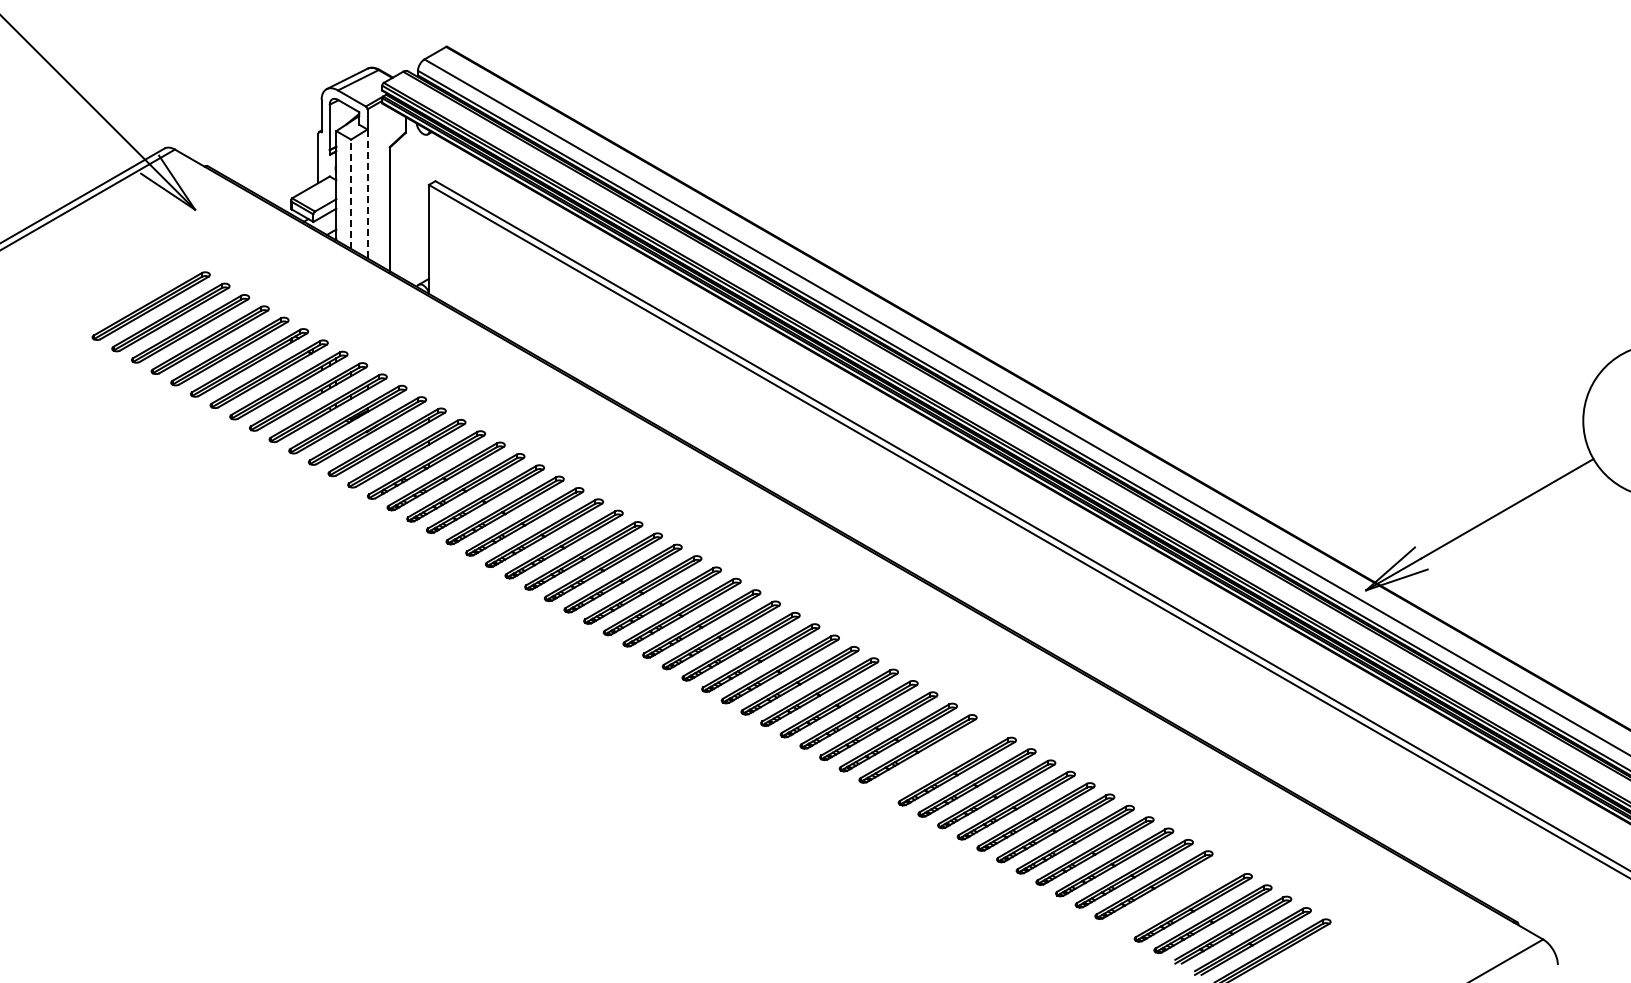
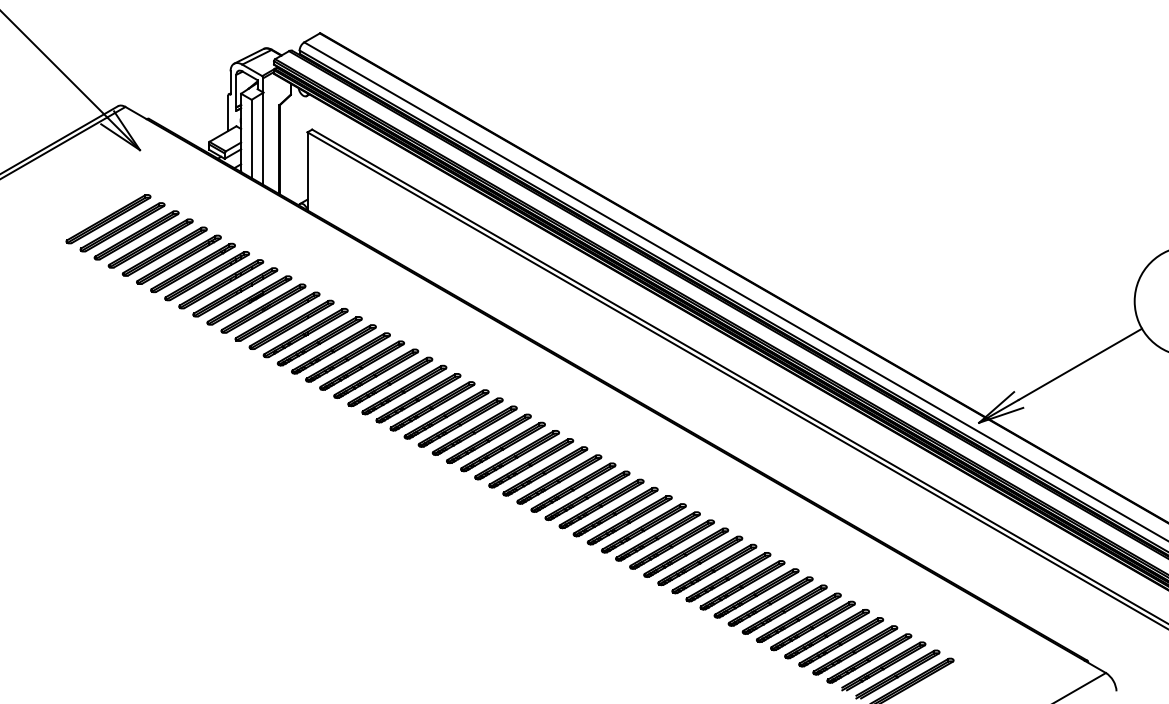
line: (367, 193) -> (263, 138), dashed -> solid
line: (351, 194) -> (251, 139), dashed -> solid
part: (937, 760) -> (671, 544), added
part: (1173, 896) -> (841, 642), added

